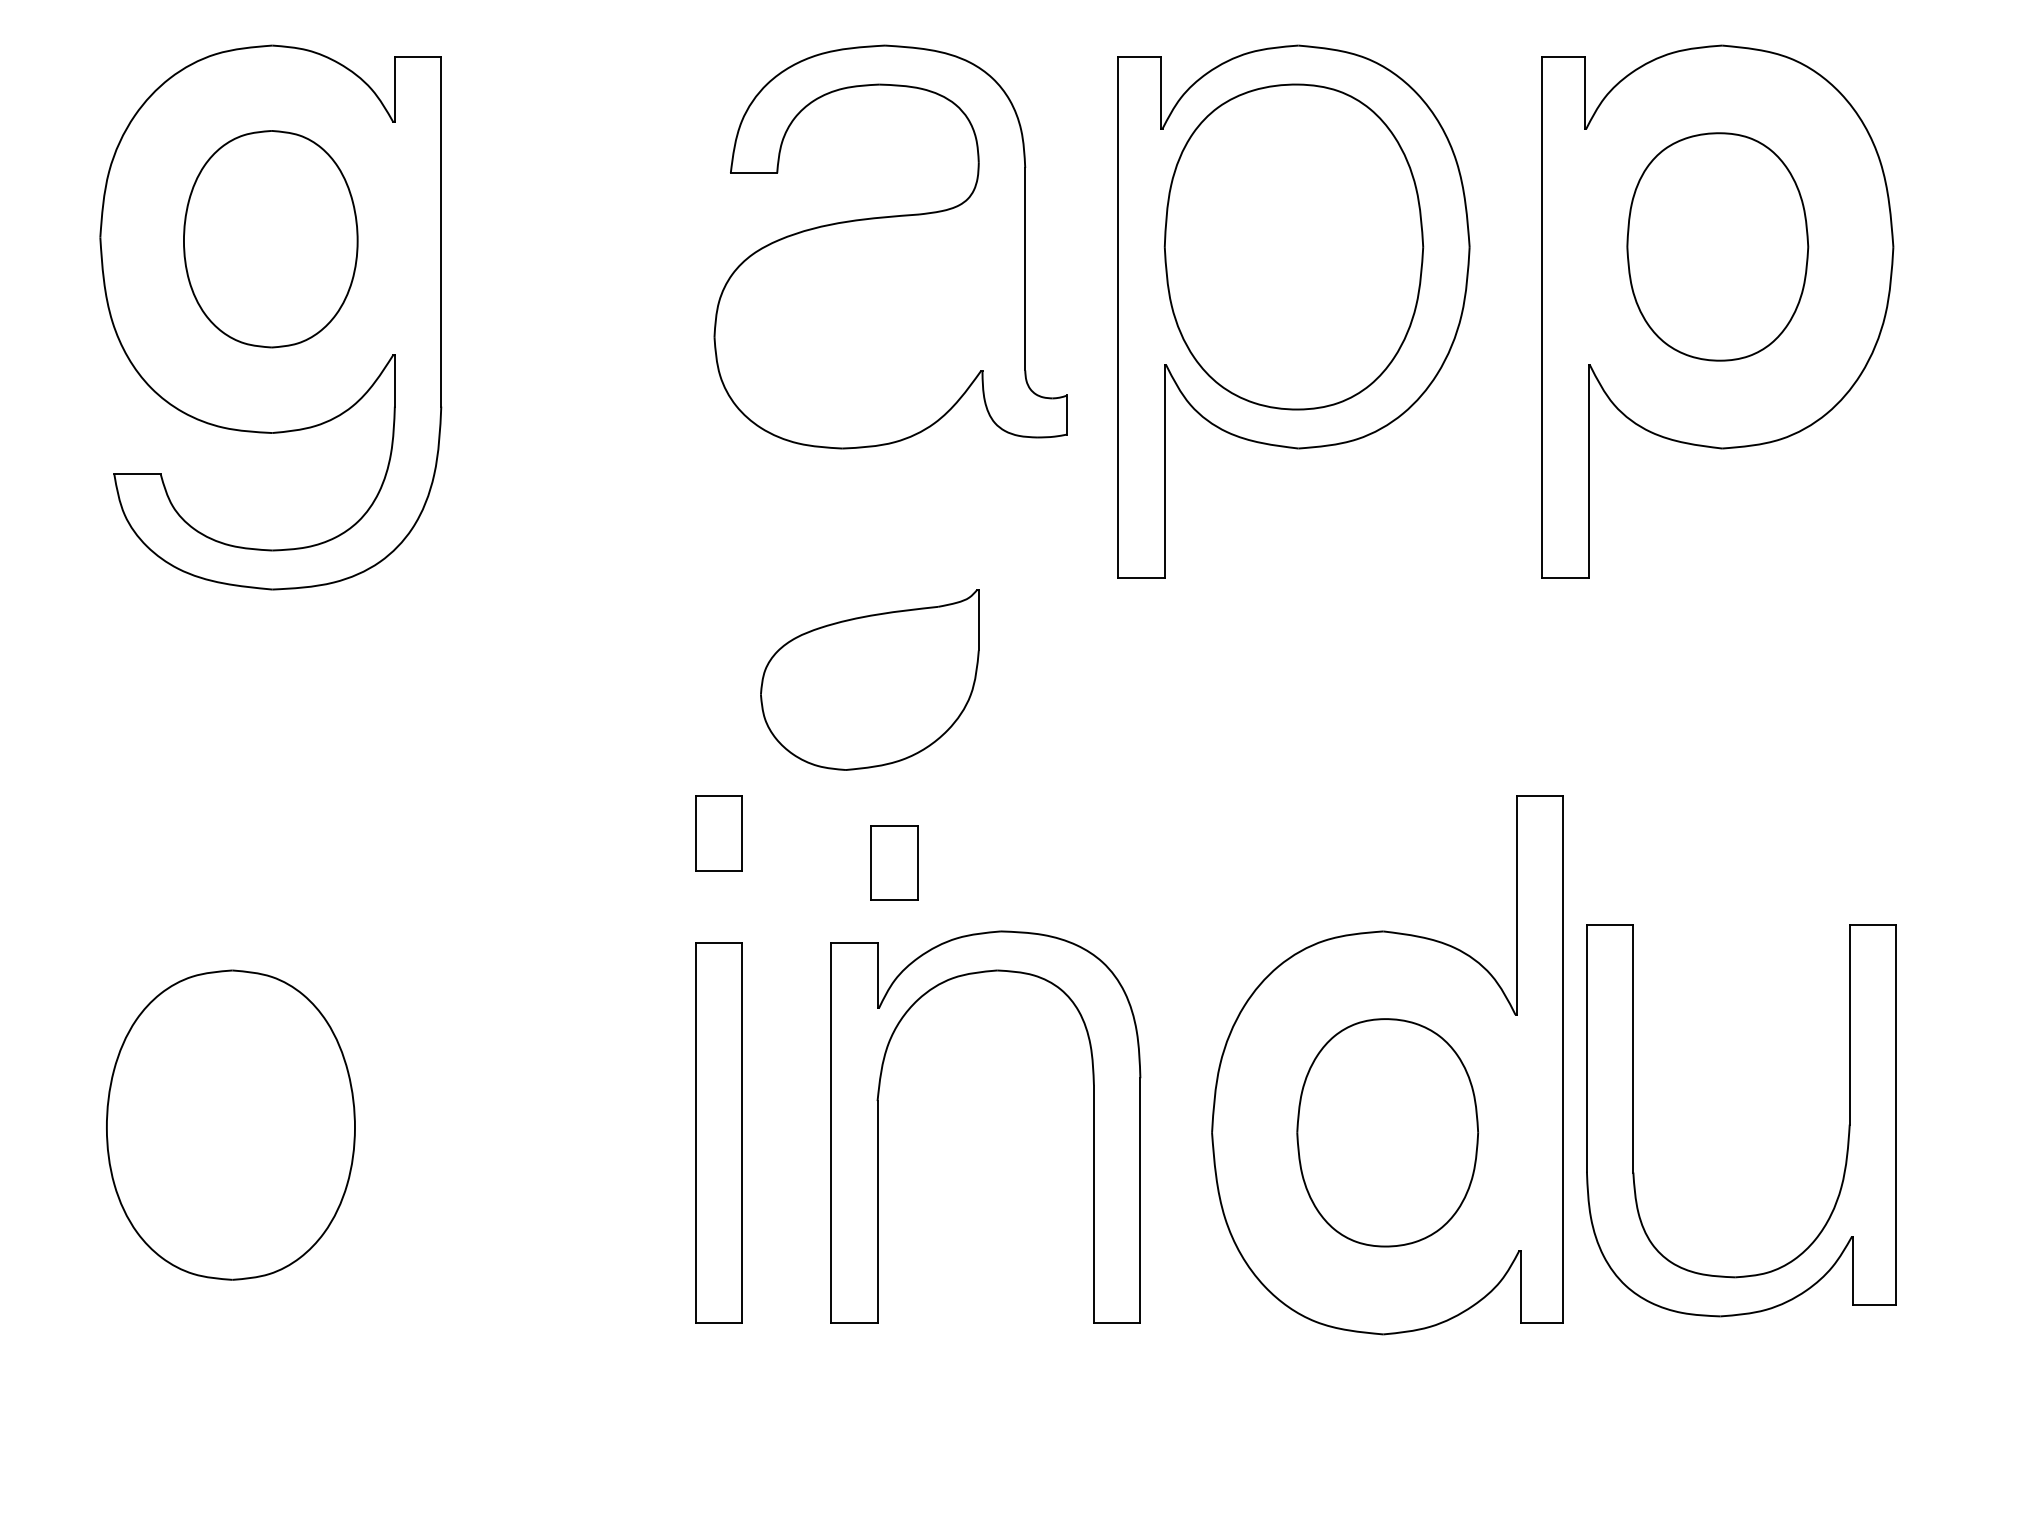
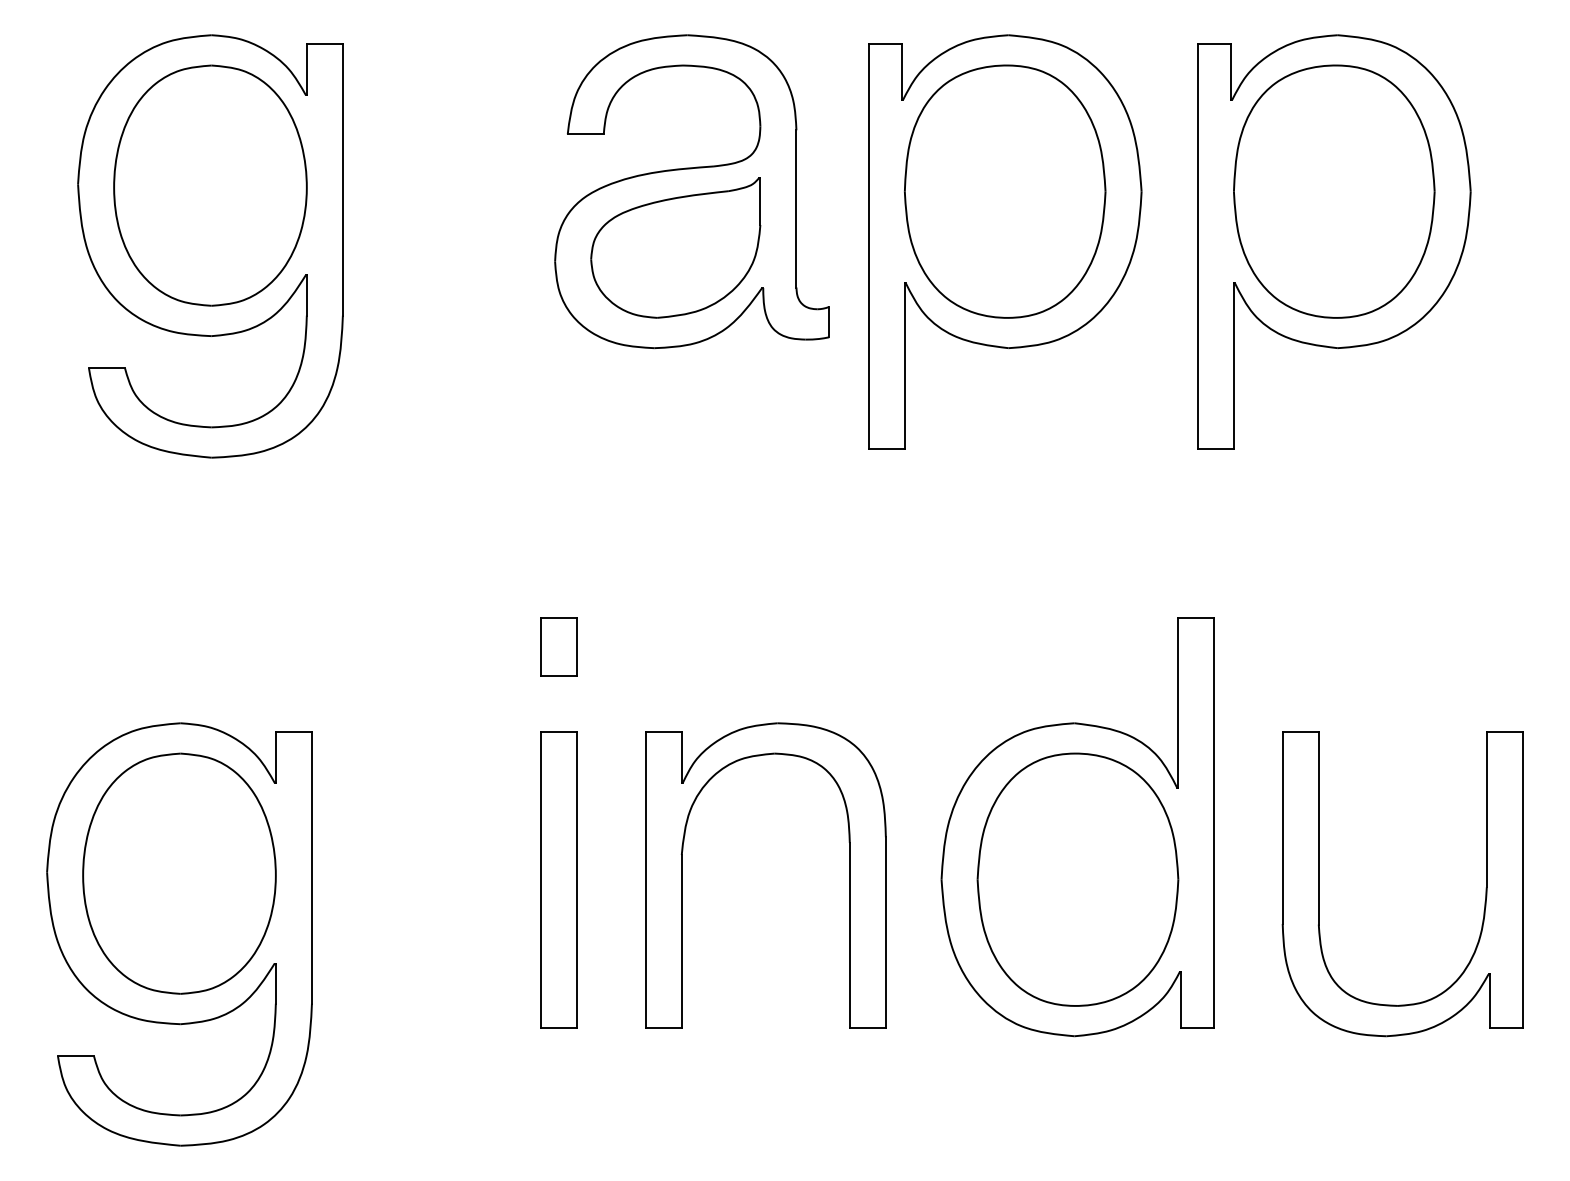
part: (270, 239) -> (210, 185), size x1.43
part: (1717, 246) -> (1334, 191), size x1.43
part: (869, 679) -> (675, 247), moved
part: (893, 862) -> (694, 669), removed
part: (1634, 1121) -> (1319, 884), moved
part: (1387, 1132) -> (1077, 879), size x1.43
part: (230, 1203) -> (179, 934), added

